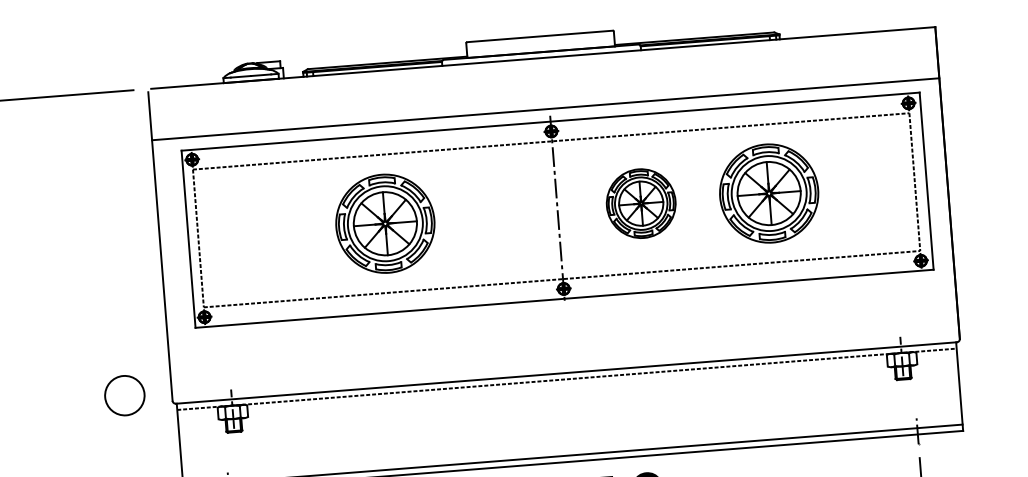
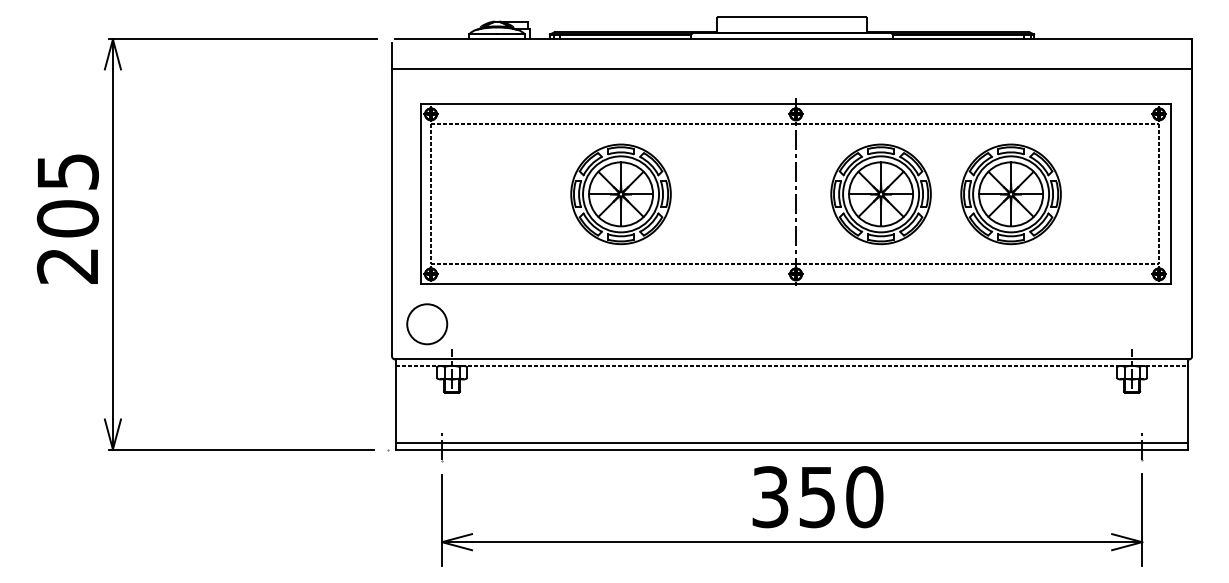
line: (546, 109) -> (792, 69), moved
part: (640, 203) -> (880, 194), size x1.43
circle: (125, 395) -> (427, 324), moved

